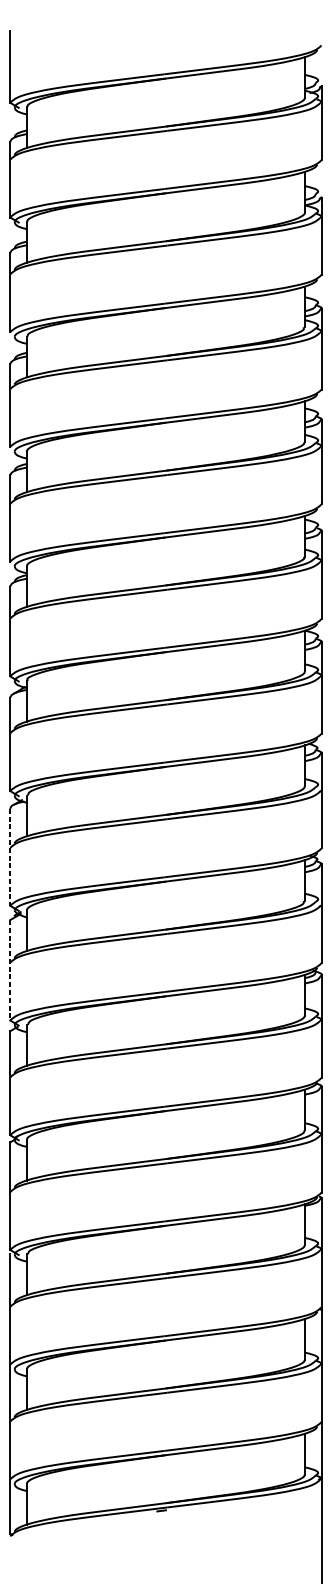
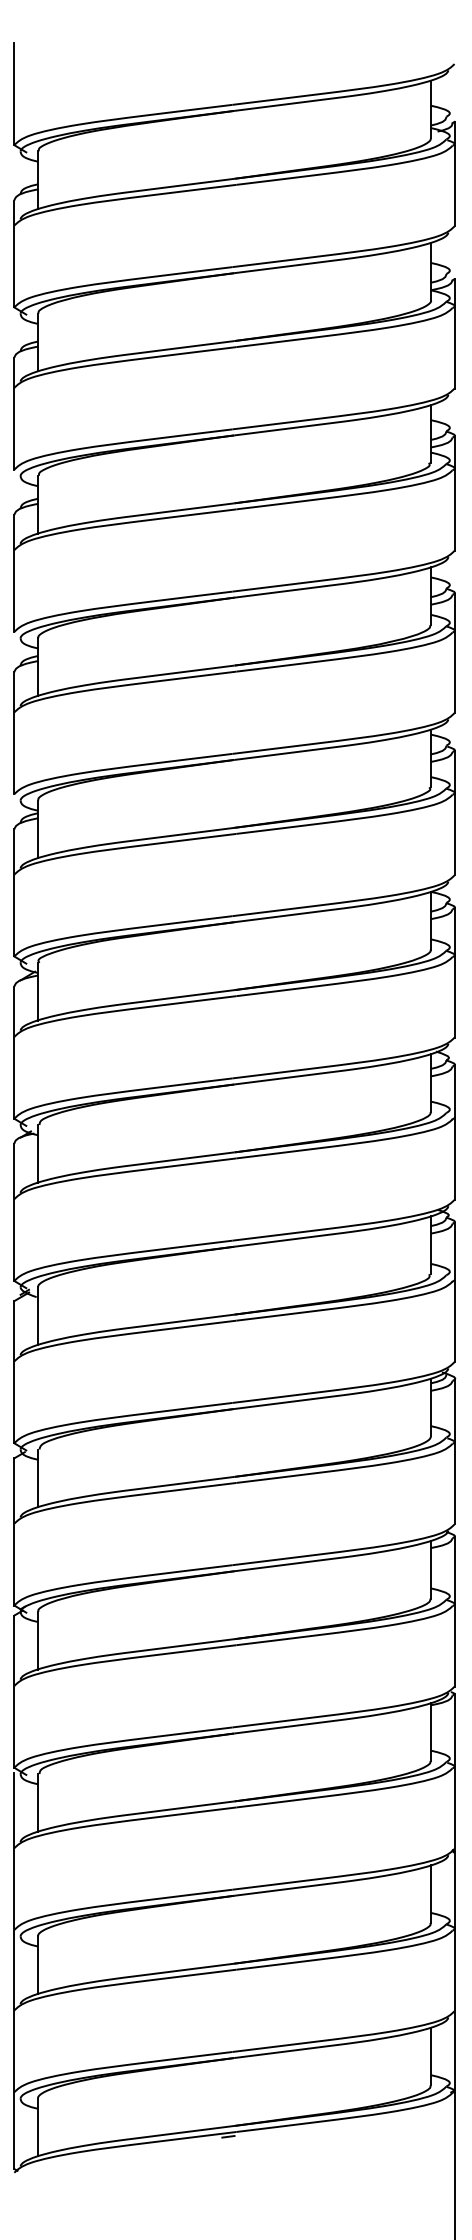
line: (10, 857) -> (14, 1212), dashed -> solid
line: (10, 970) -> (14, 1372), dashed -> solid

